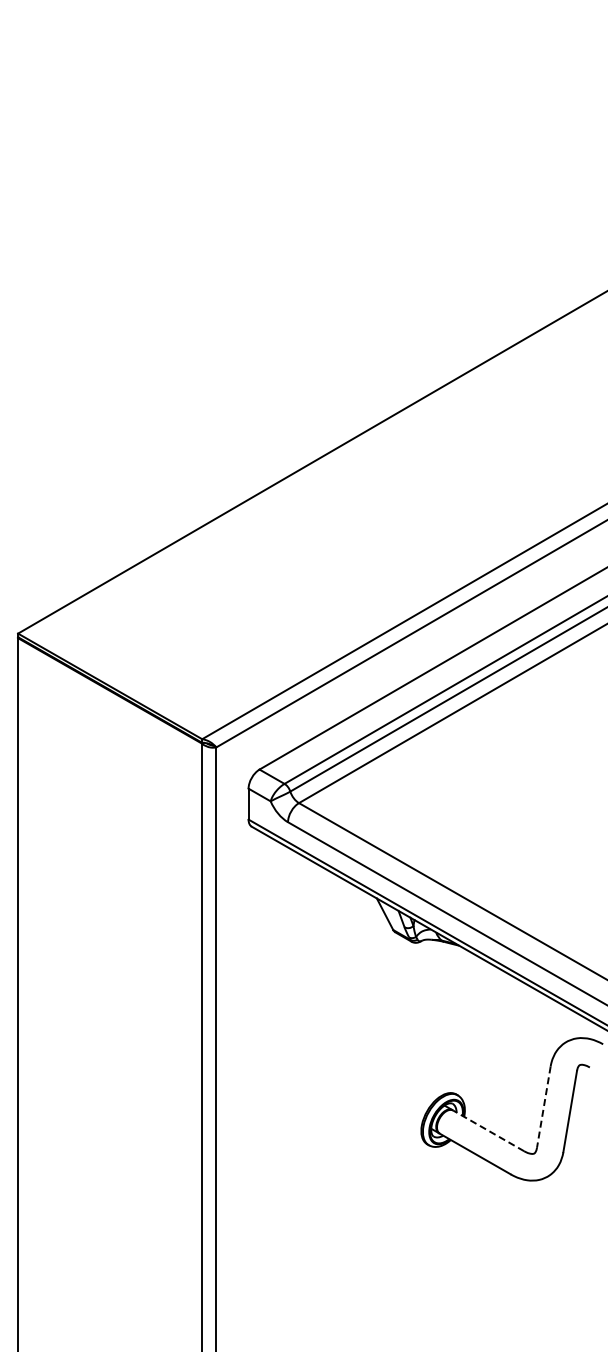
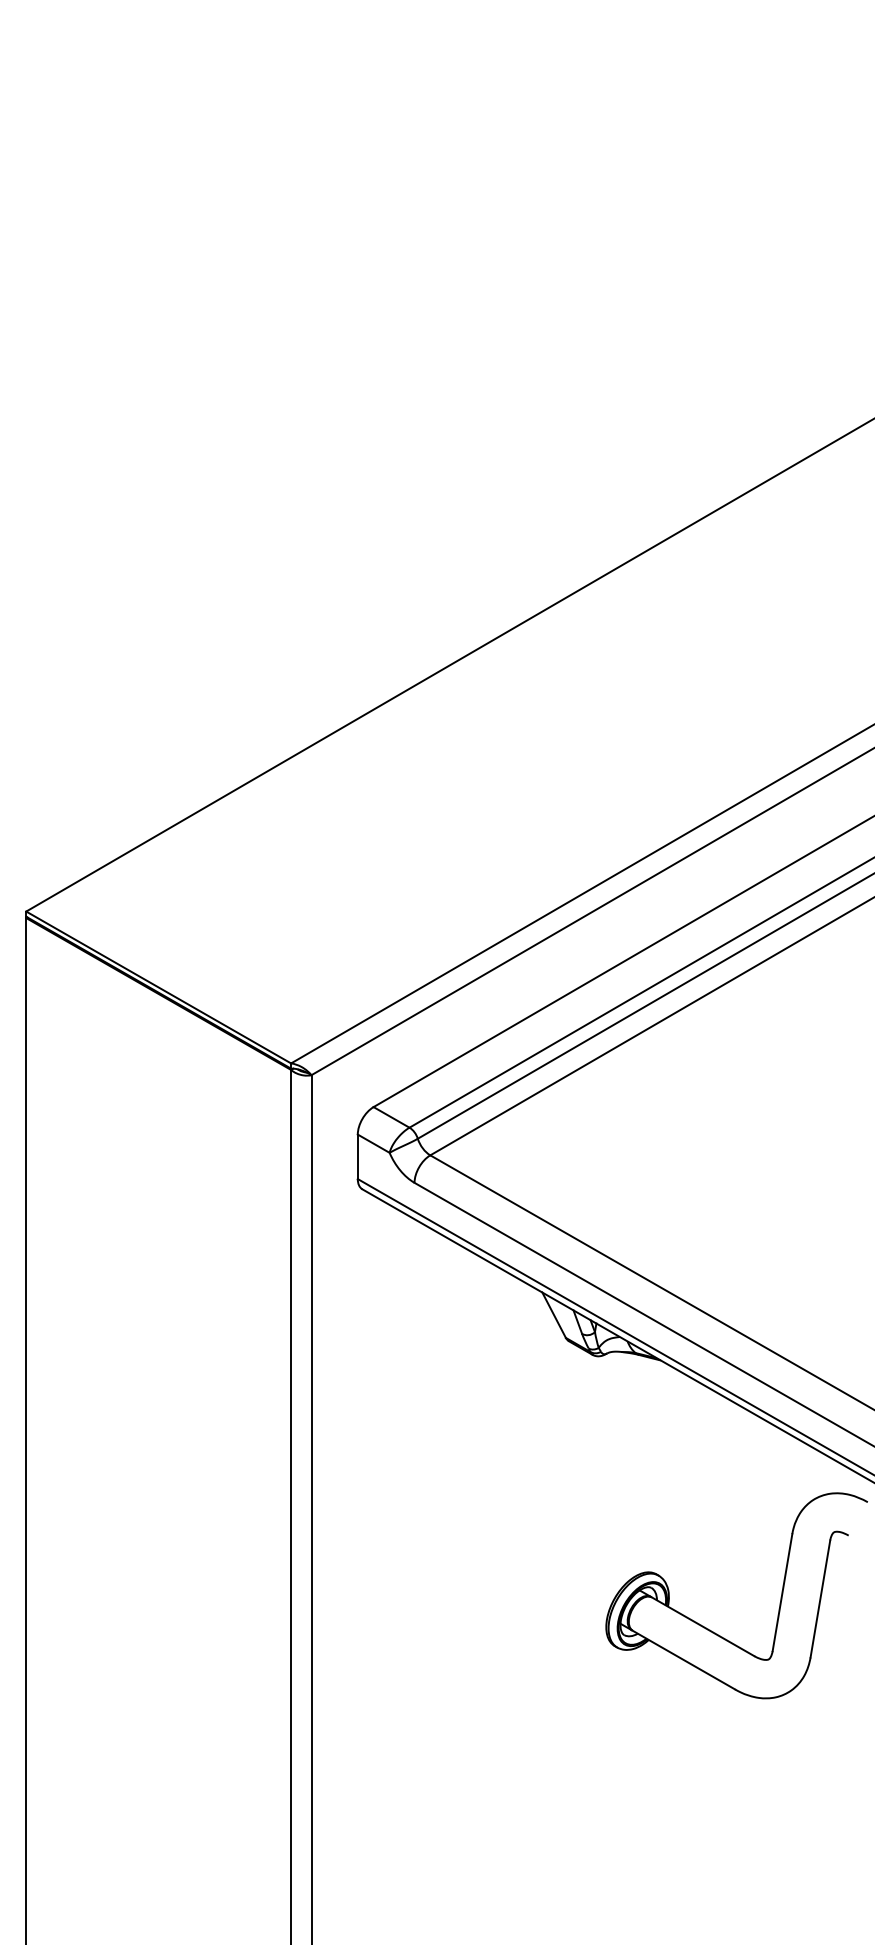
line: (543, 1107) -> (781, 1593), dashed -> solid
line: (488, 1130) -> (702, 1626), dashed -> solid

